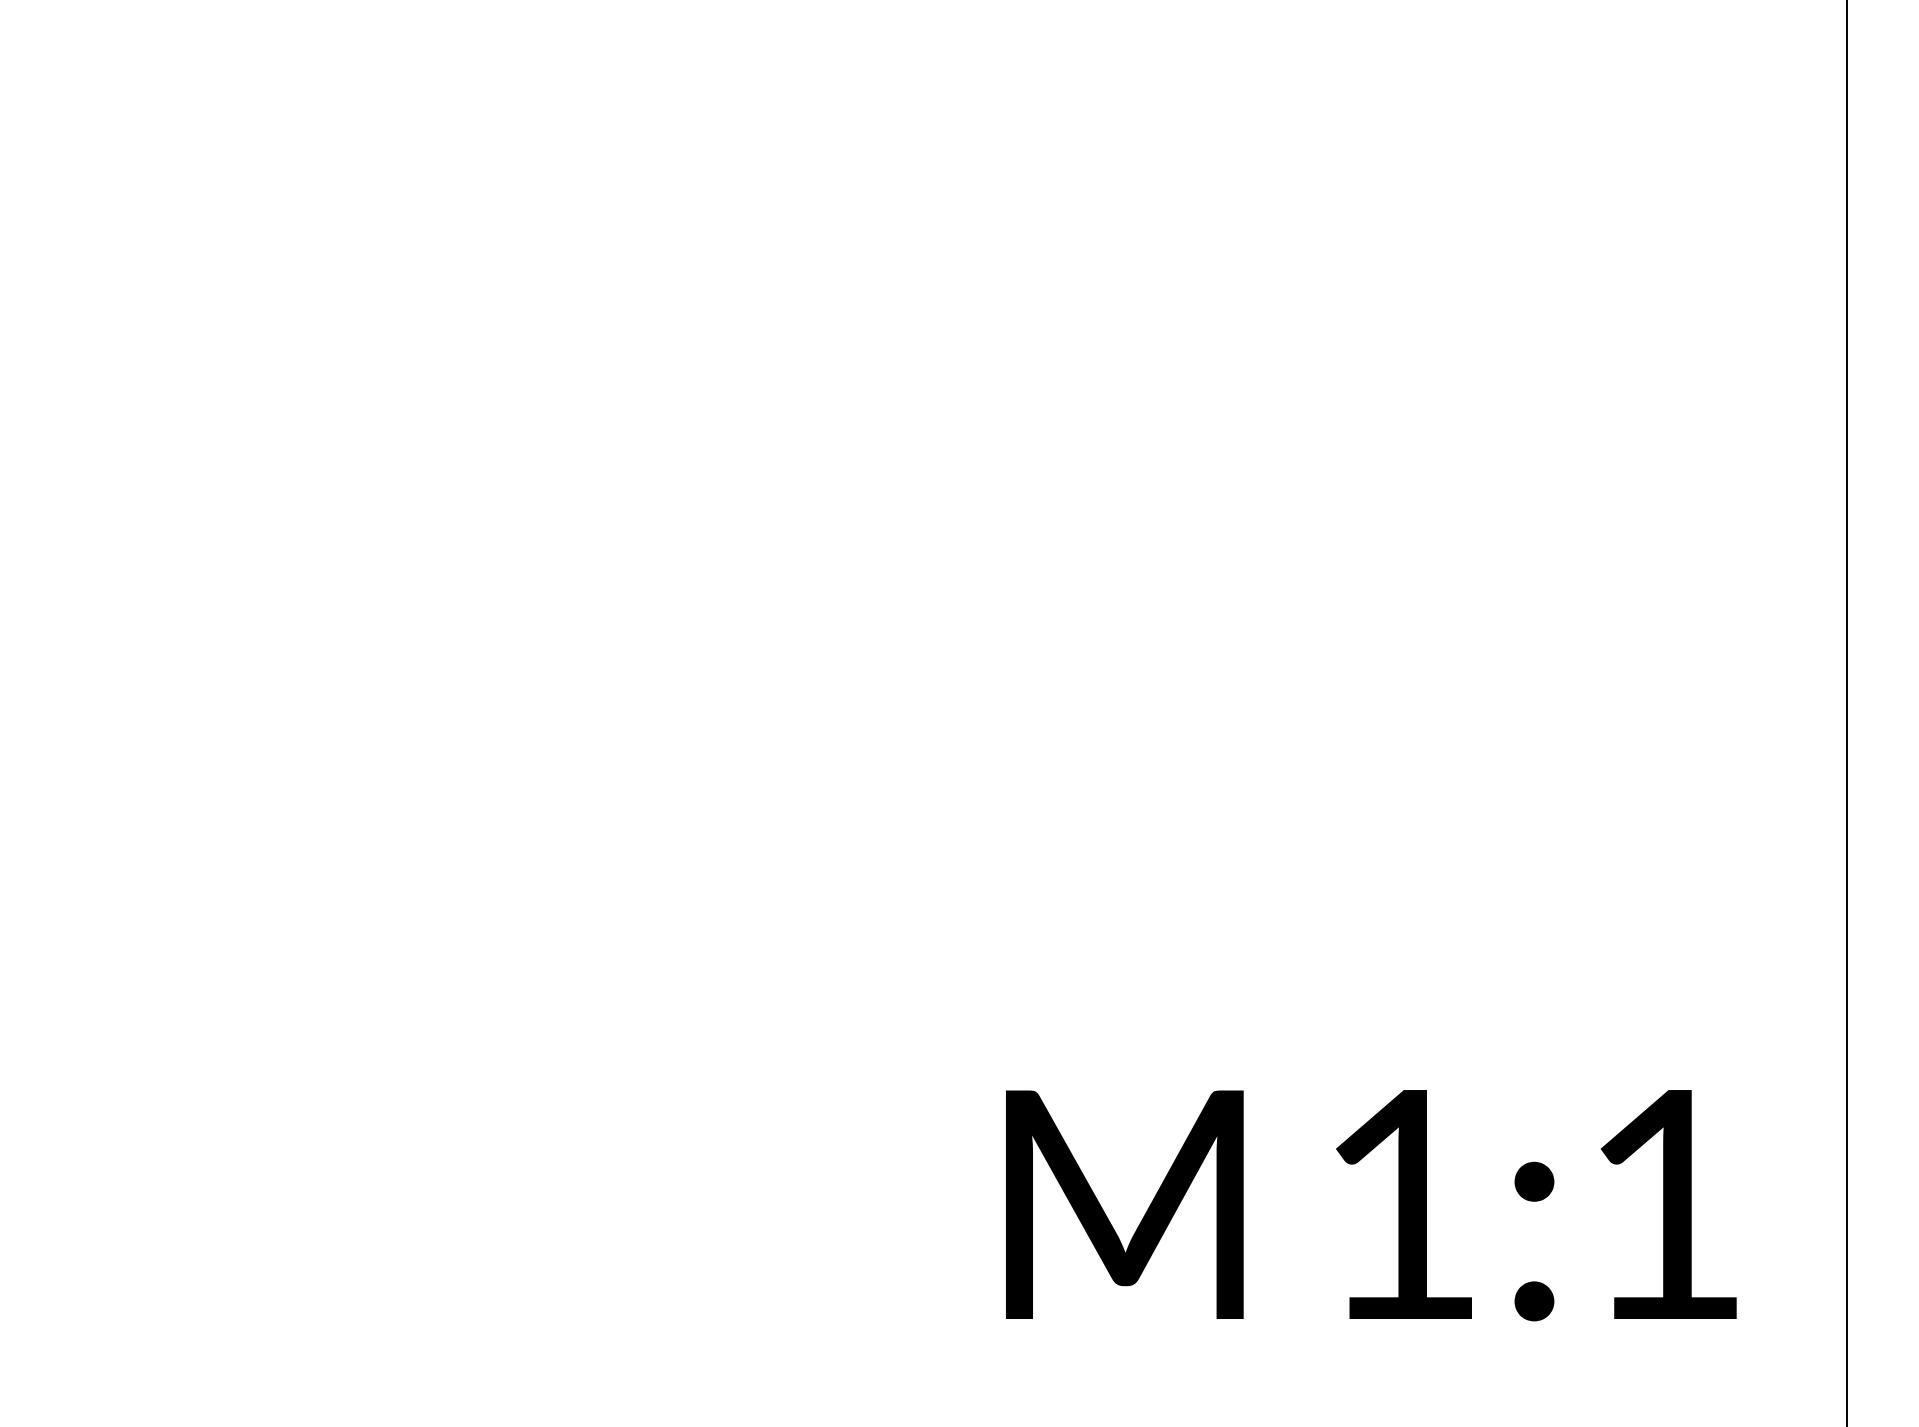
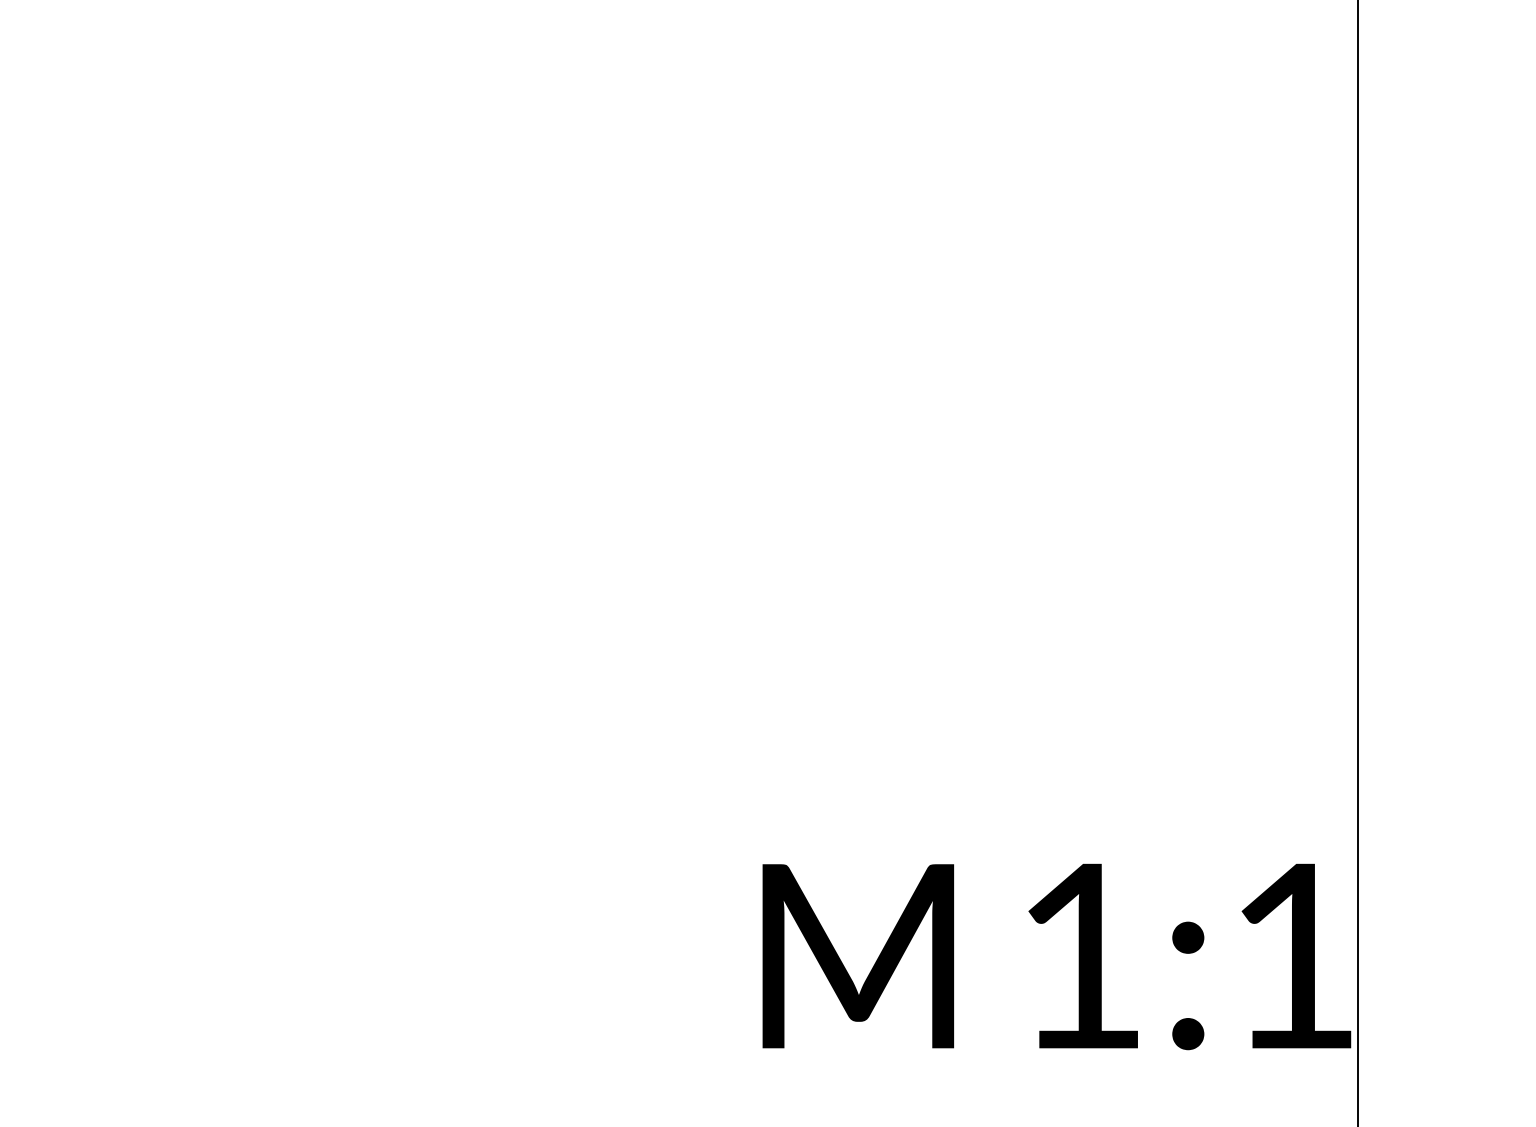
text: (1371, 1205) -> (1057, 956), moved

